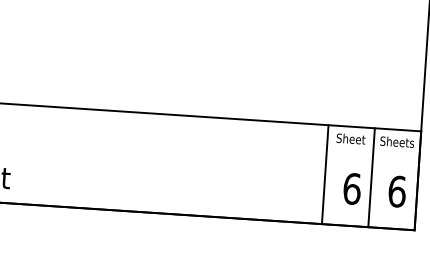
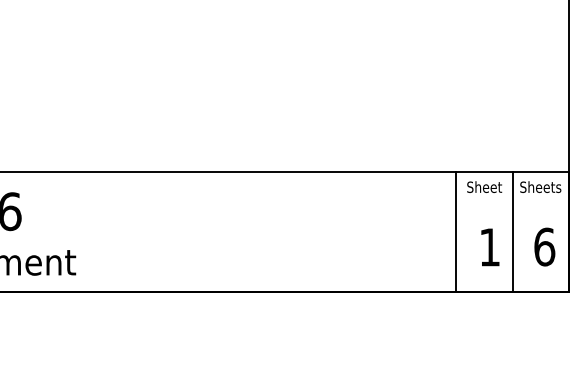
text: (351, 188) -> (489, 247), 6 -> 1

